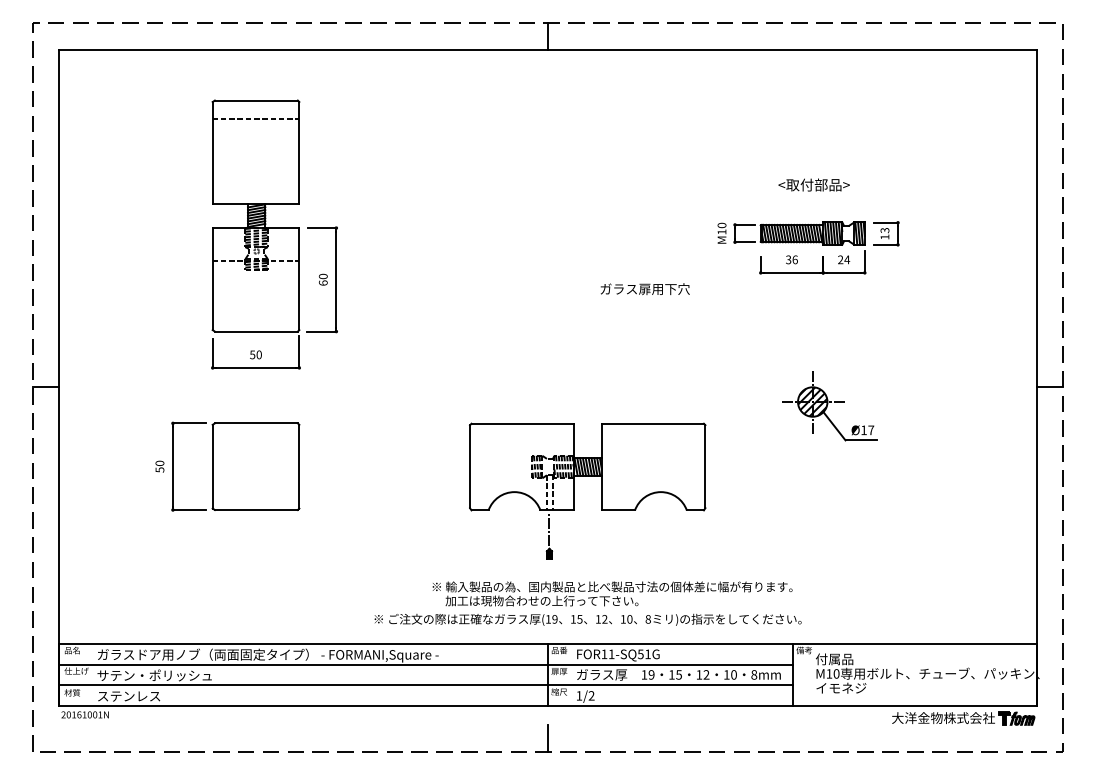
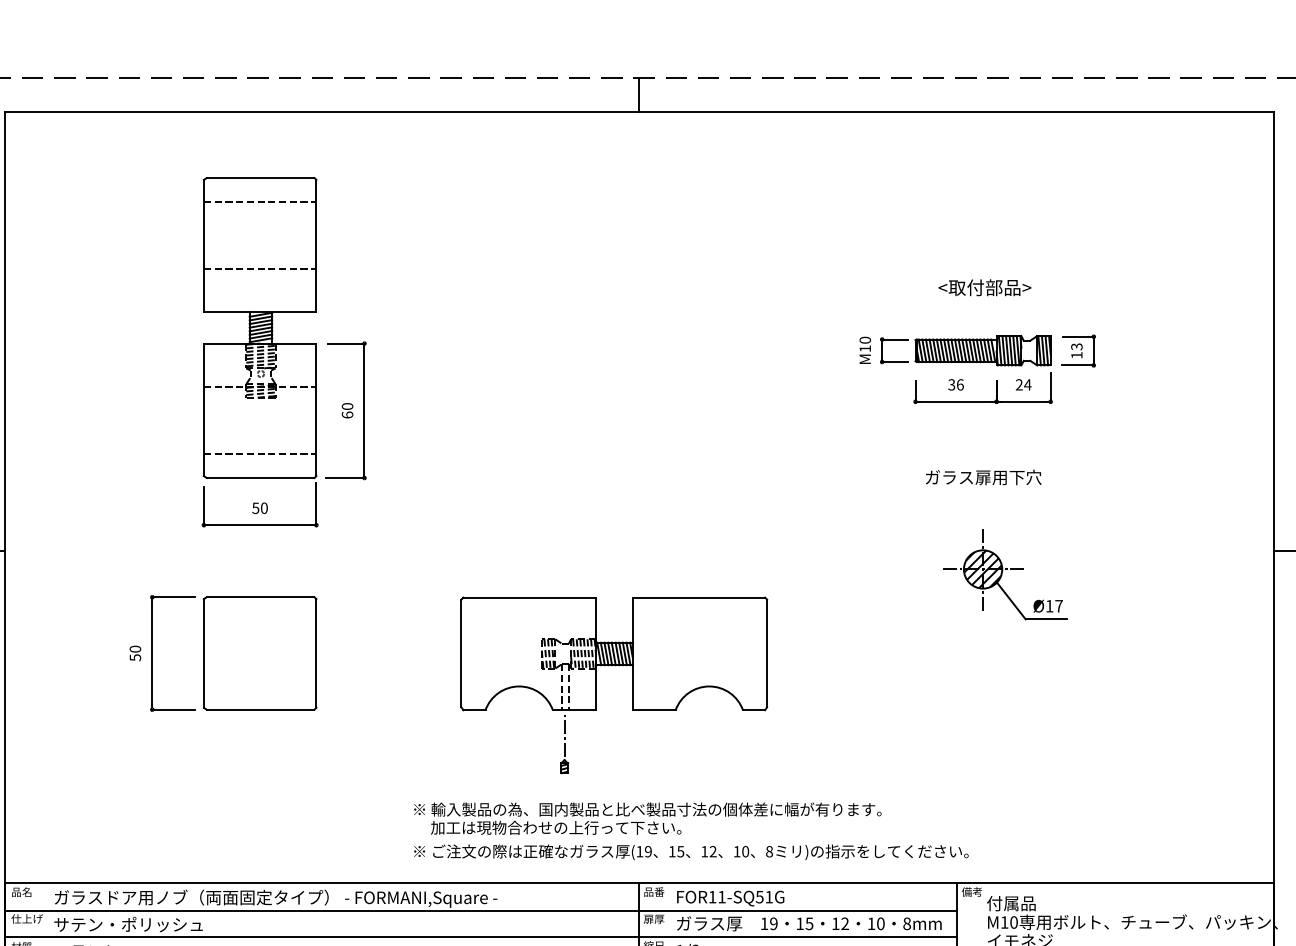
line: (255, 170) -> (259, 268), added
text: (644, 289) -> (982, 477), moved
line: (255, 313) -> (259, 454), added
part: (574, 490) -> (597, 684), moved
text: (612, 593) -> (647, 818), moved

